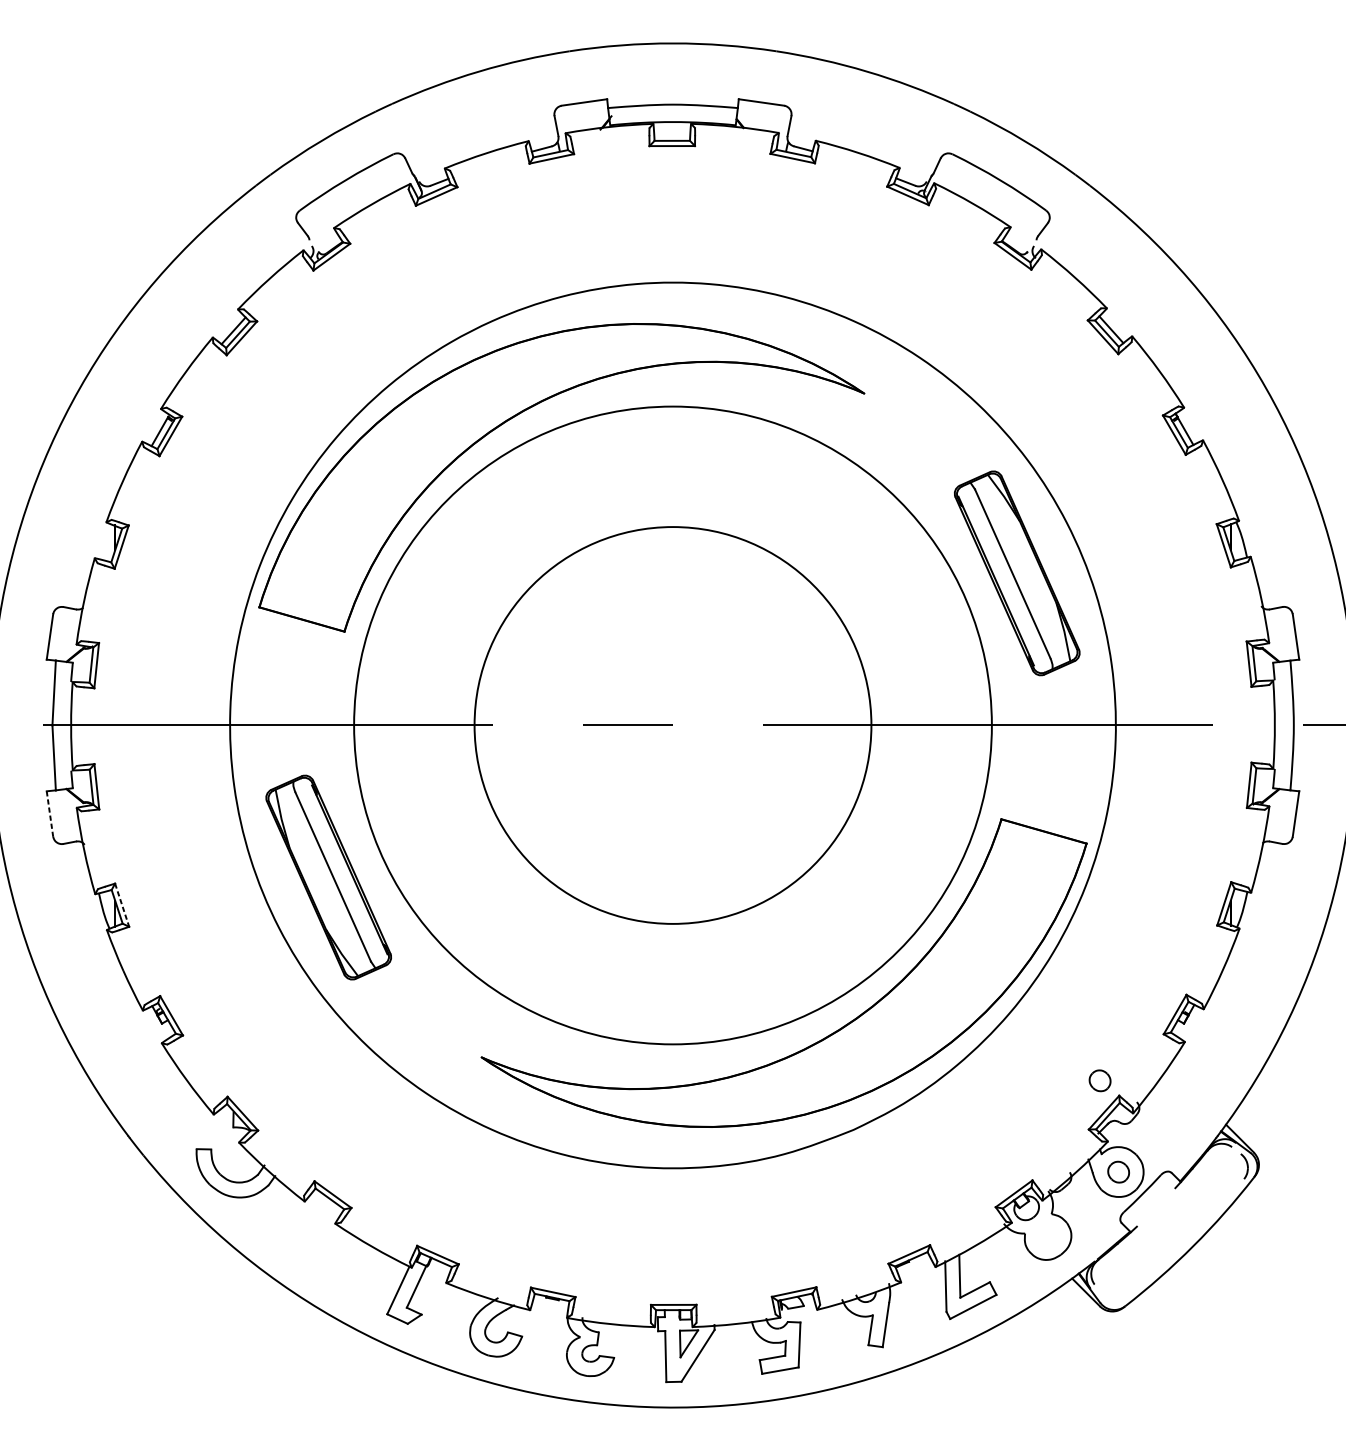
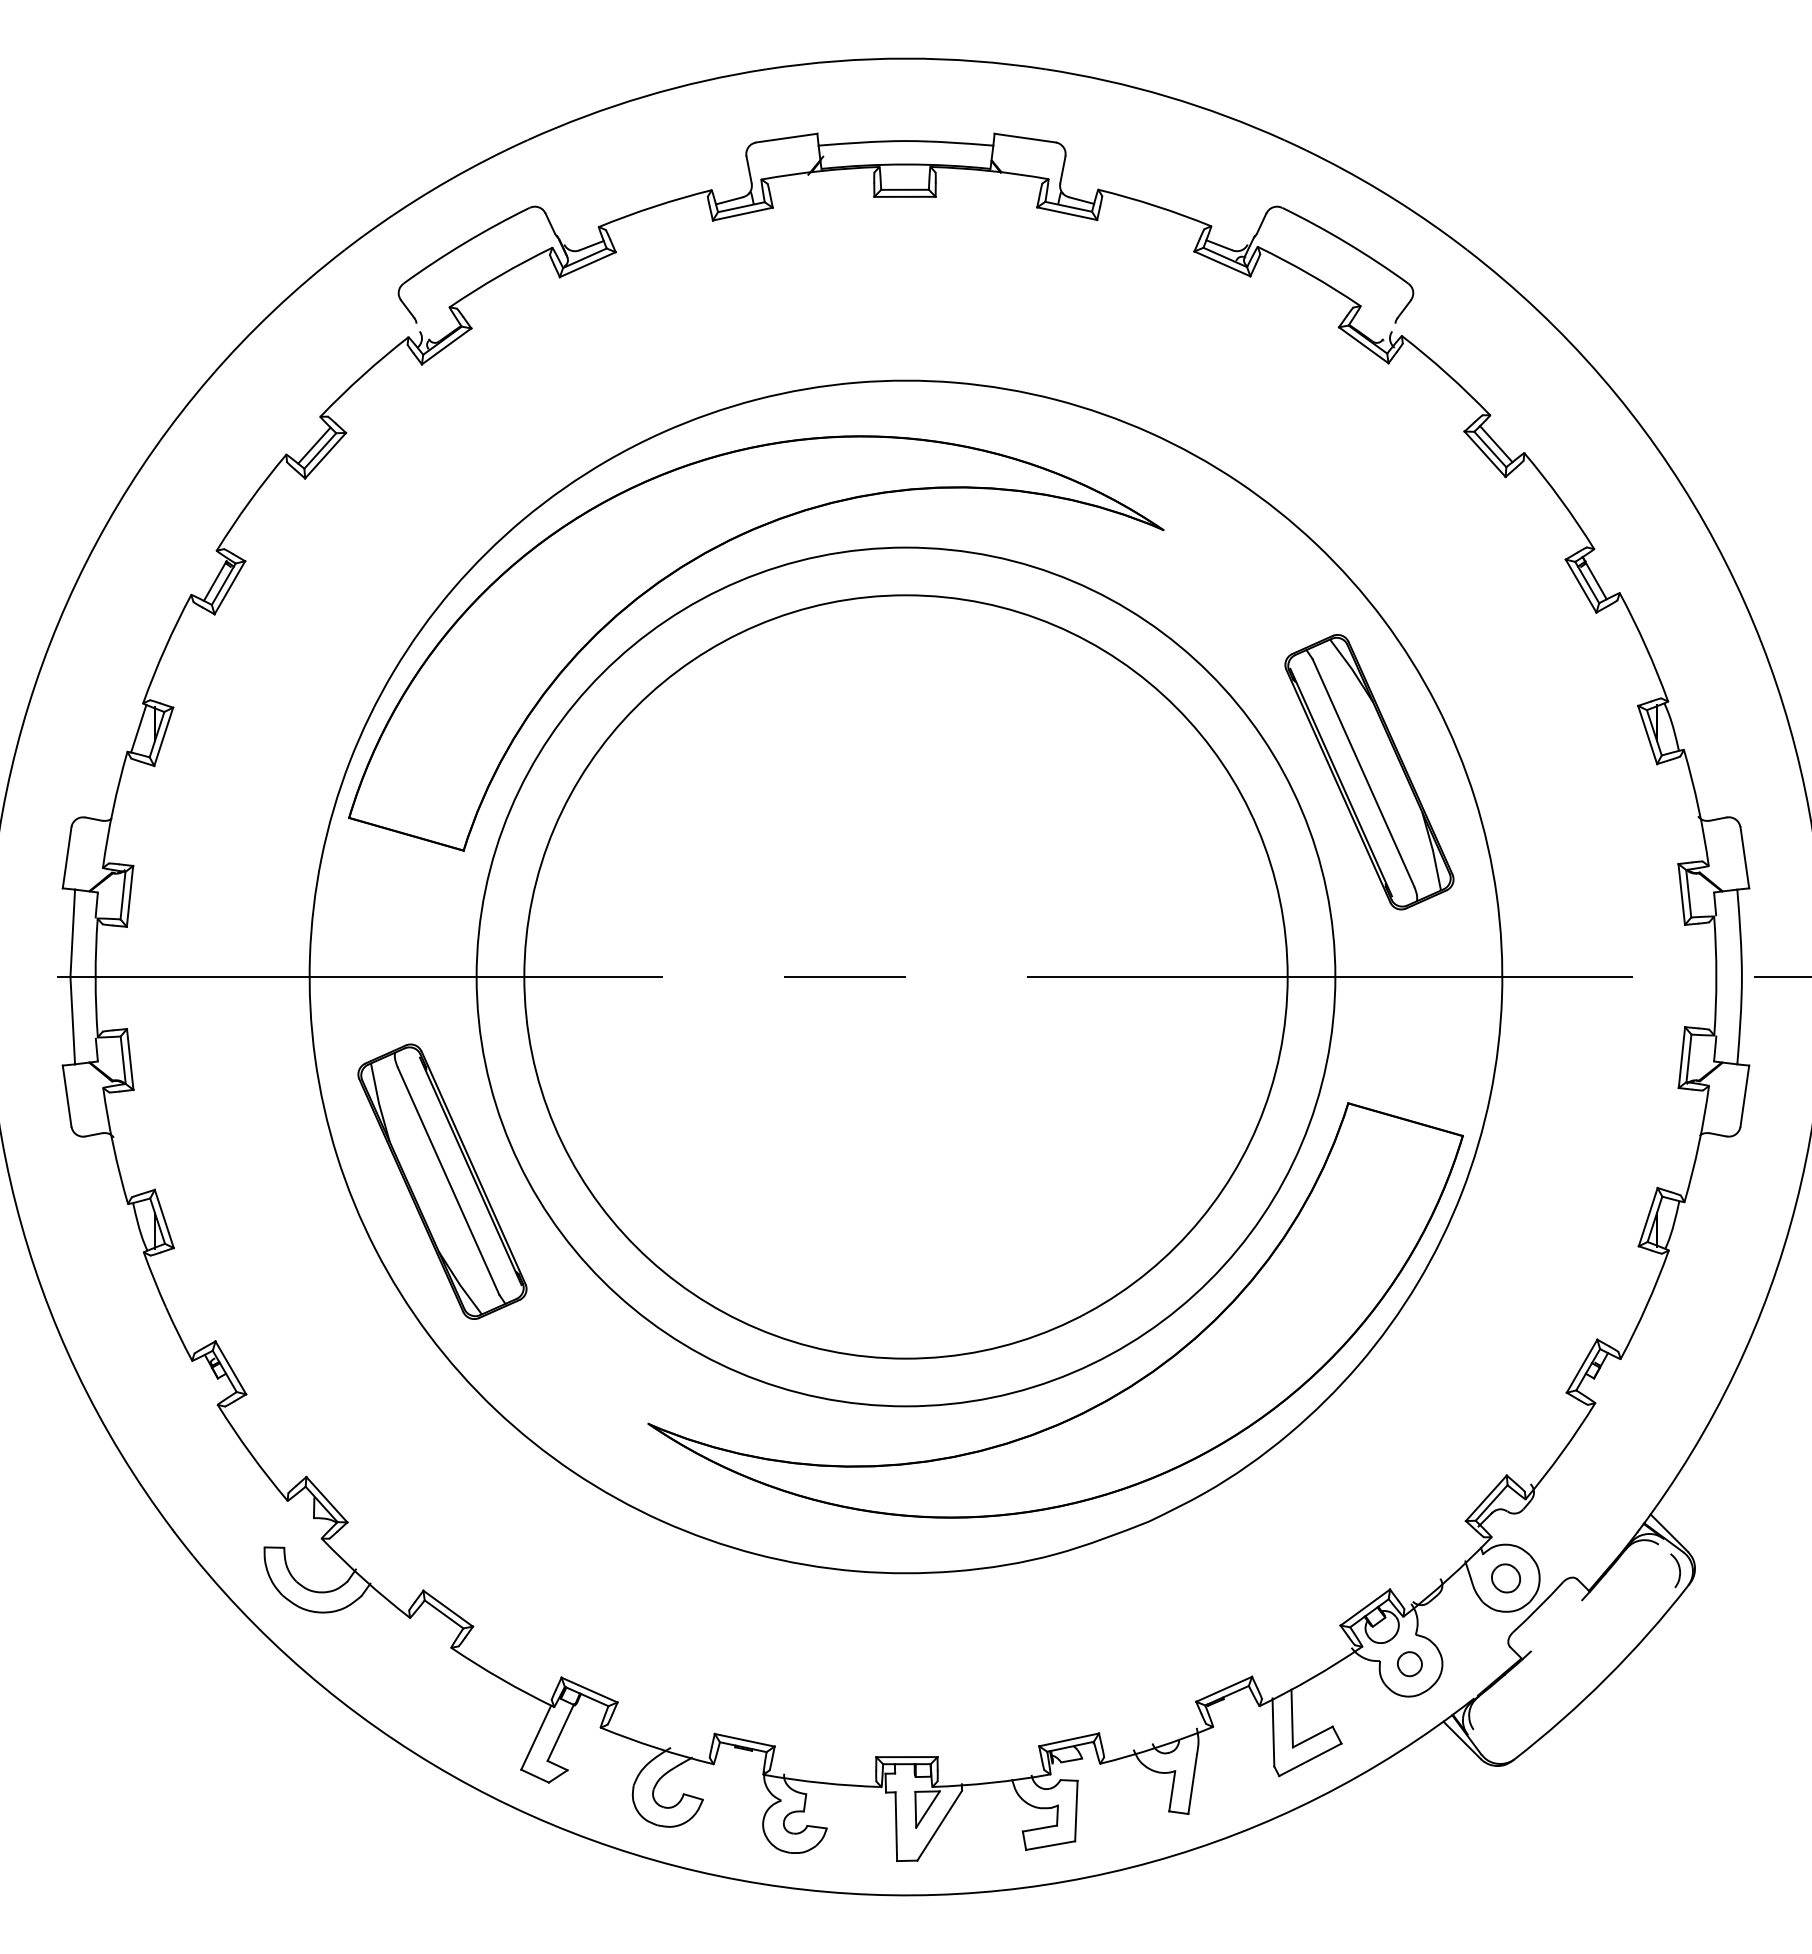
line: (102, 540) -> (138, 728), added
circle: (672, 725) -> (905, 976), size x1.43
line: (50, 814) -> (67, 1096), dashed -> solid
line: (122, 904) -> (164, 1218), dashed -> solid
part: (1100, 1080) -> (1481, 1455), removed
part: (1046, 1236) -> (1409, 1664), added

